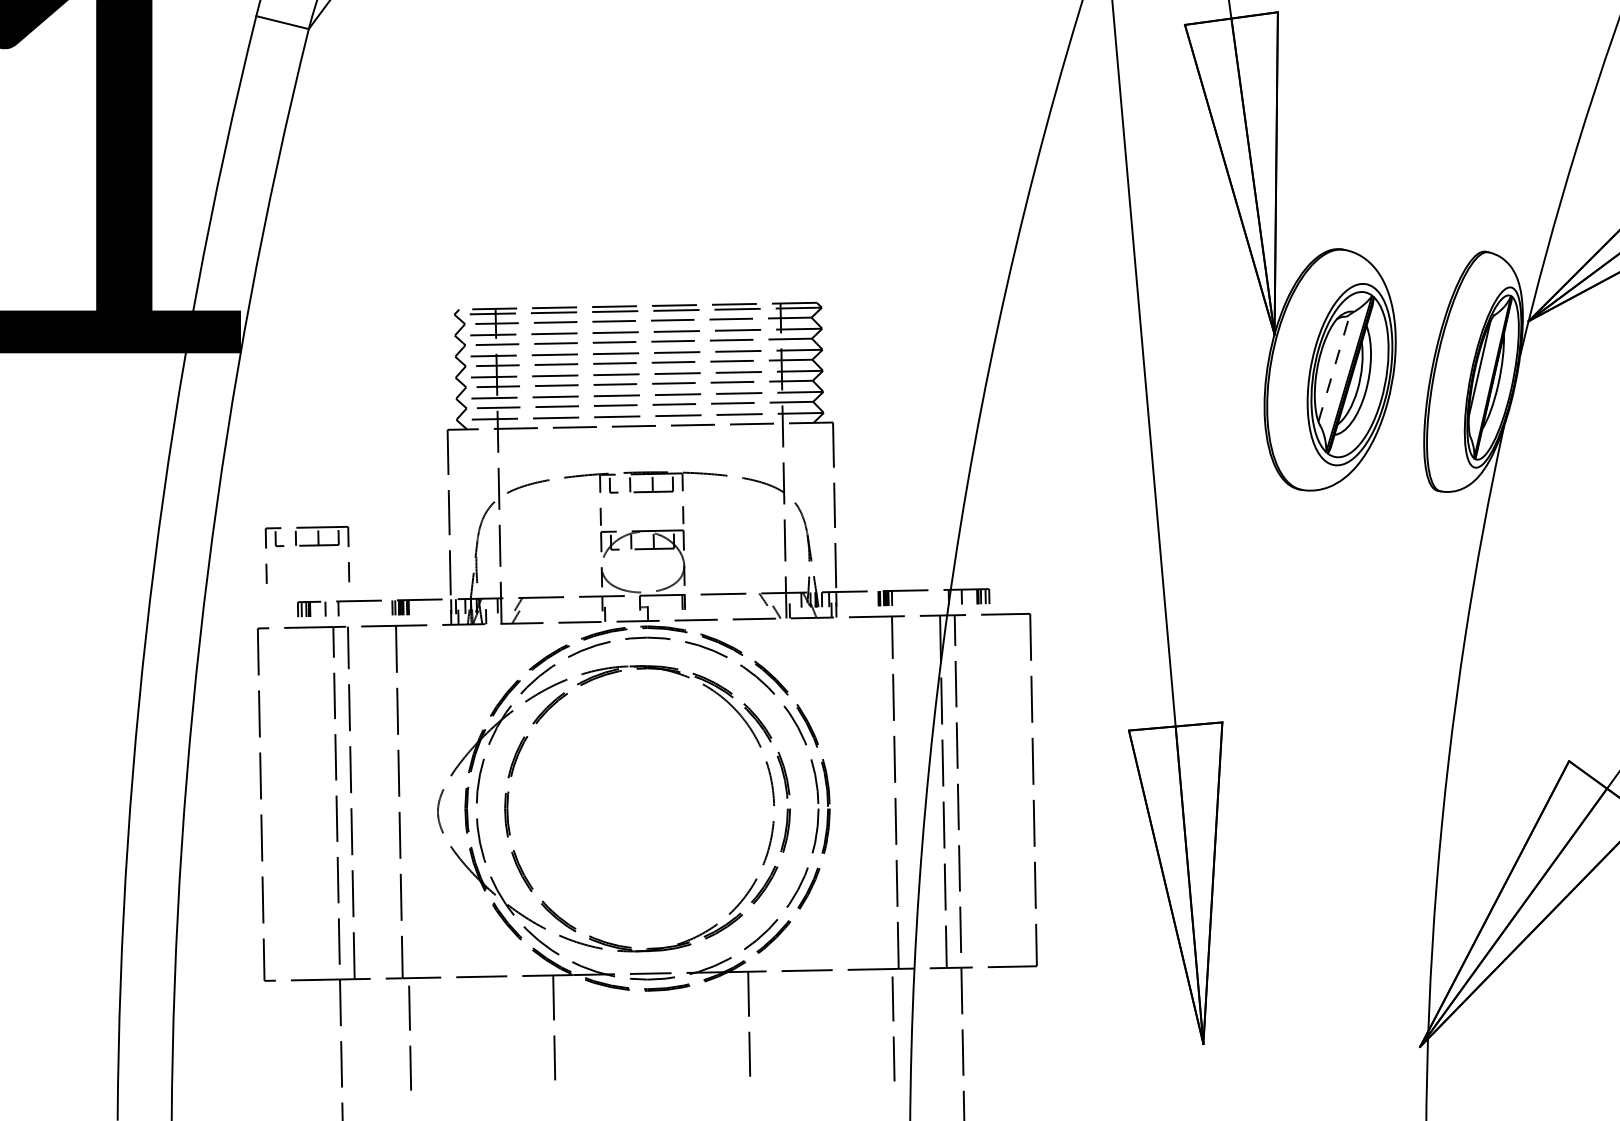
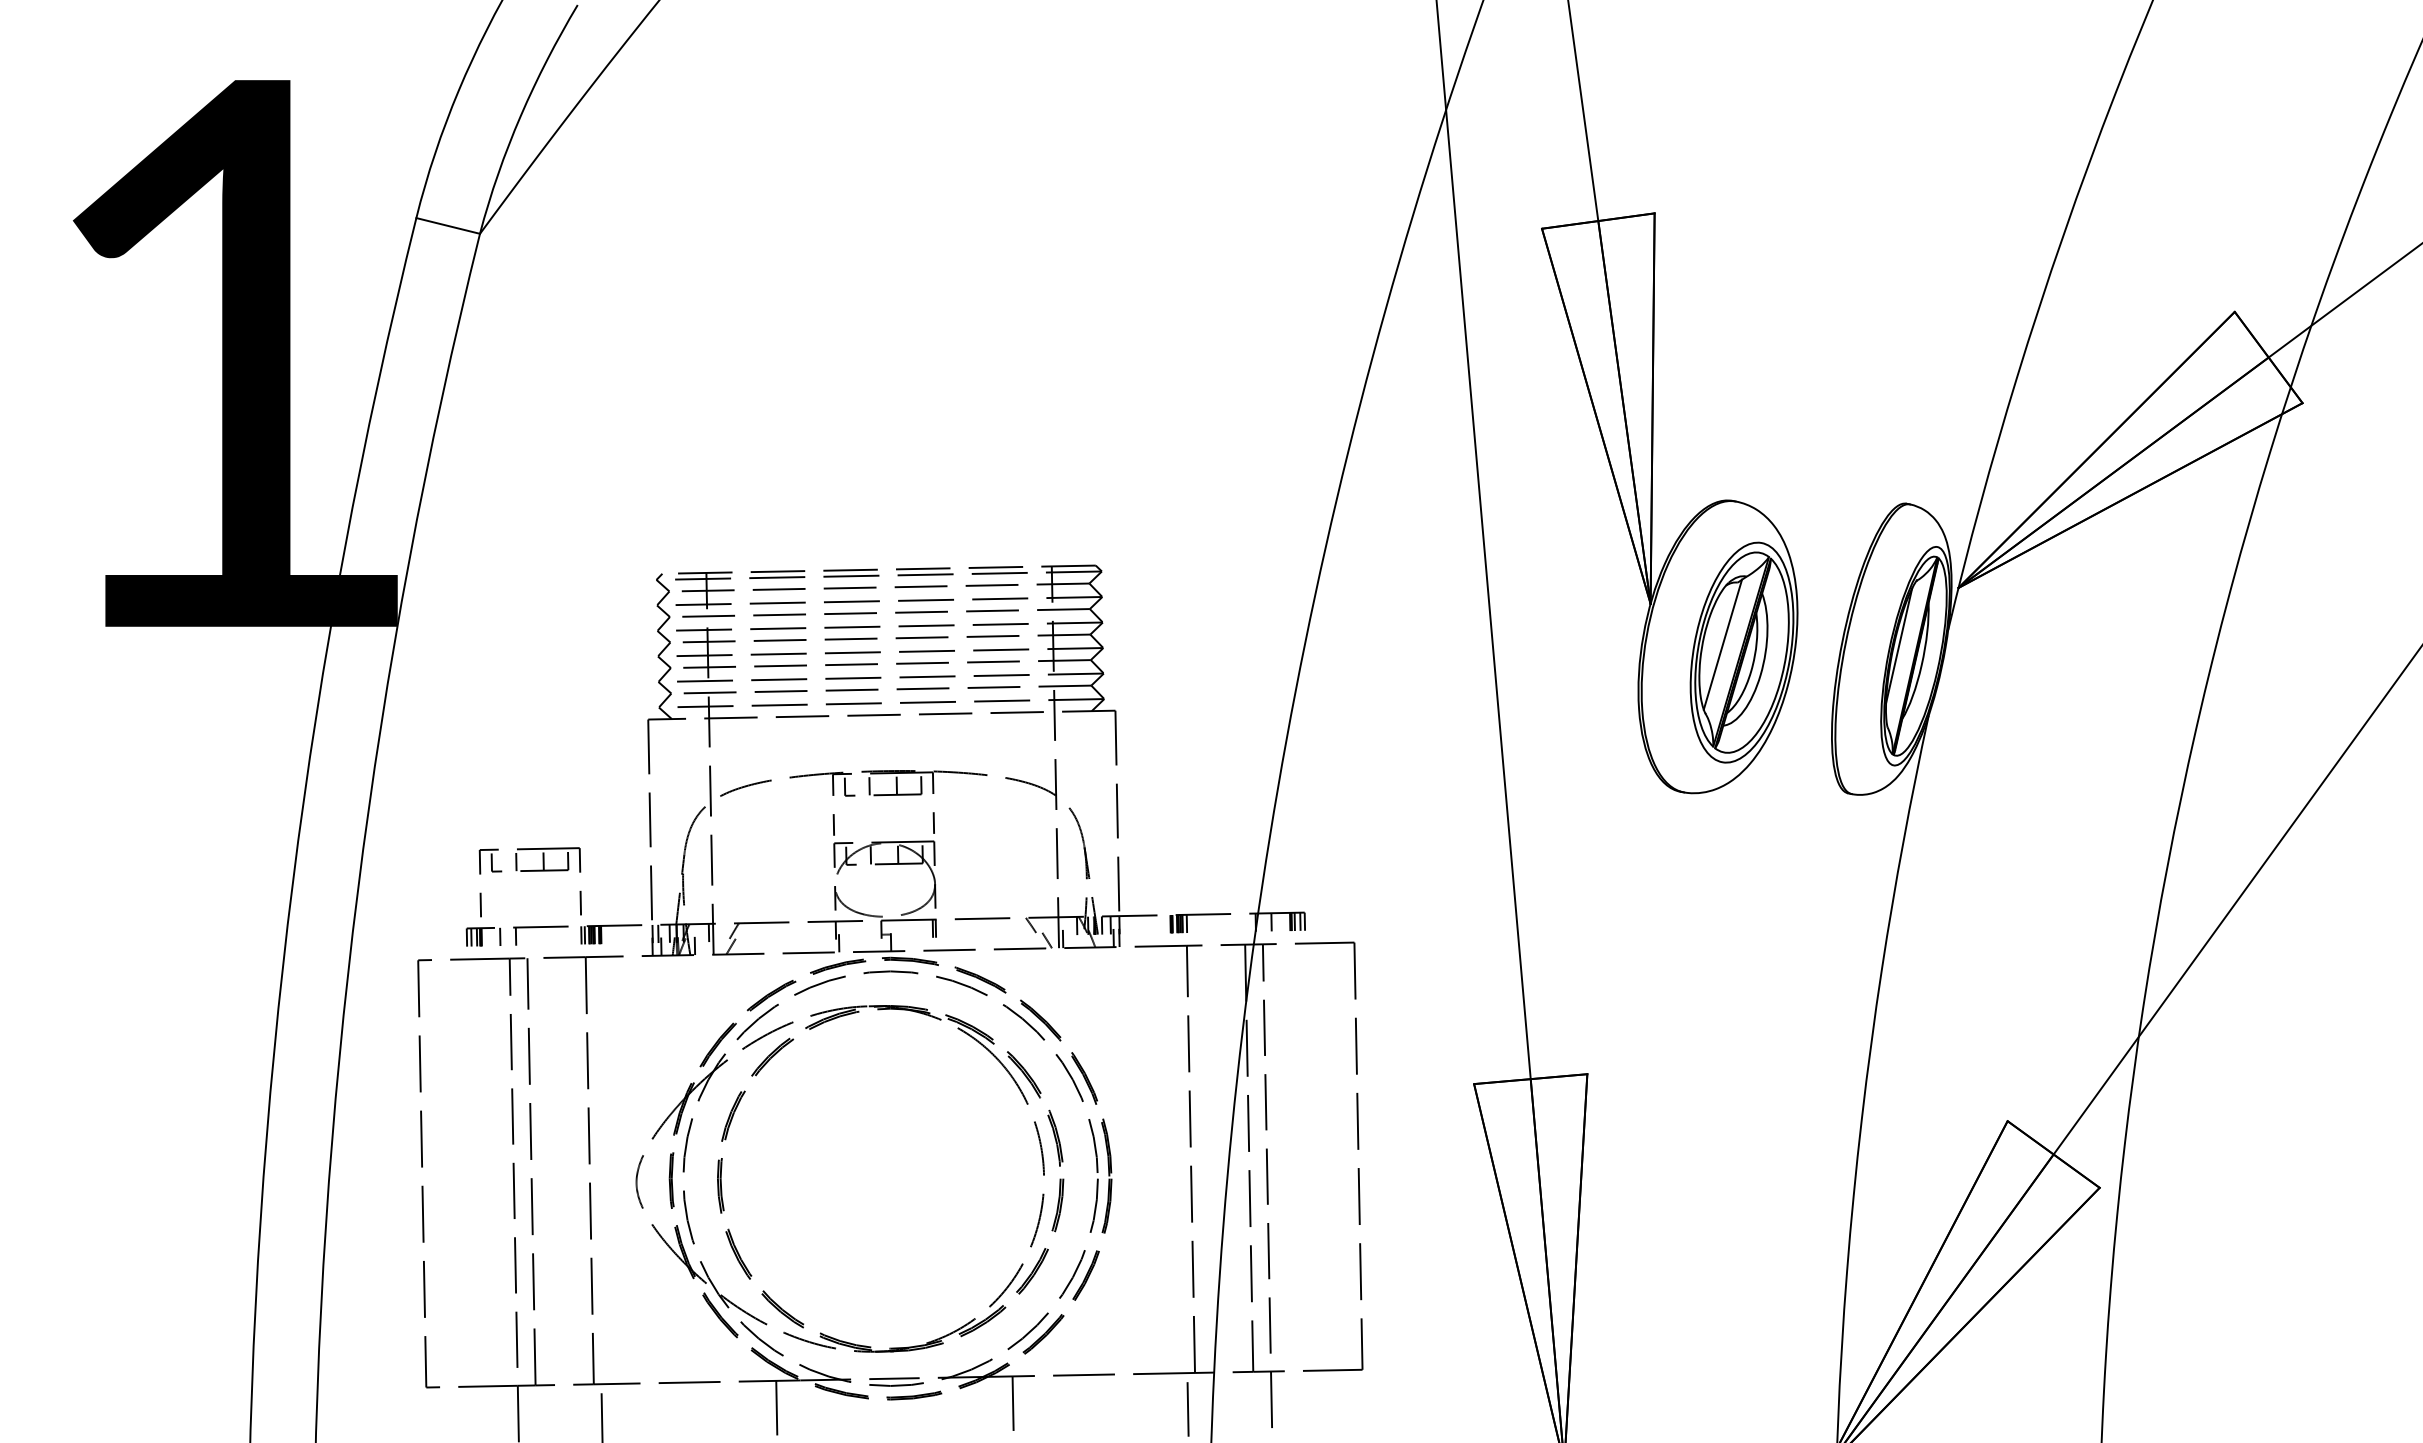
line: (1333, 367) -> (1722, 644), dashed -> solid
part: (306, 546) -> (529, 871), moved

